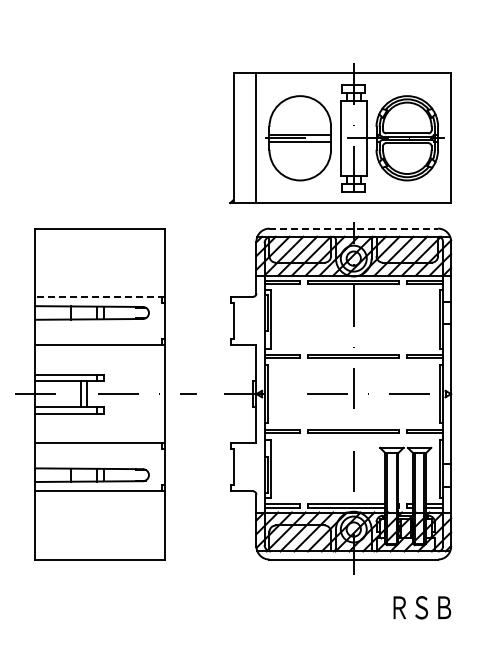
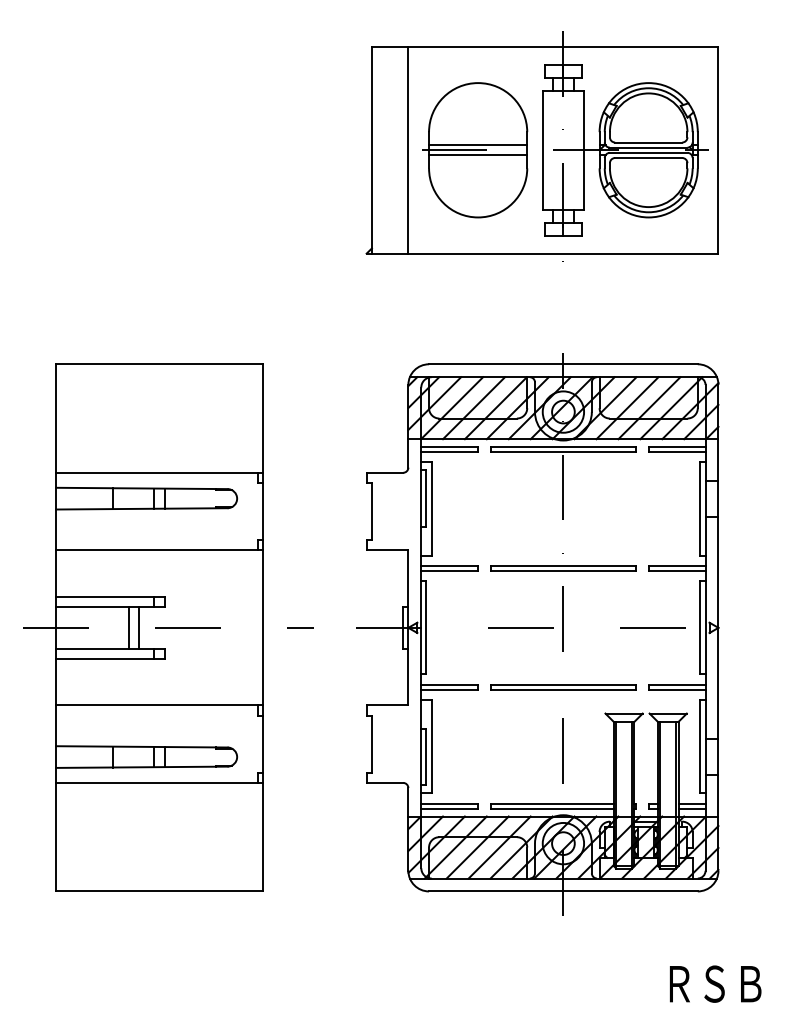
part: (340, 133) -> (542, 142), moved
line: (354, 228) -> (564, 364), dashed -> solid
line: (100, 296) -> (159, 472), dashed -> solid
text: (422, 607) -> (715, 983), moved

